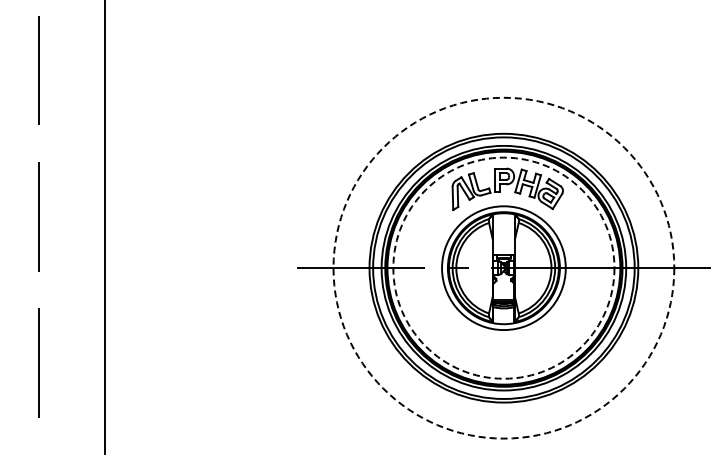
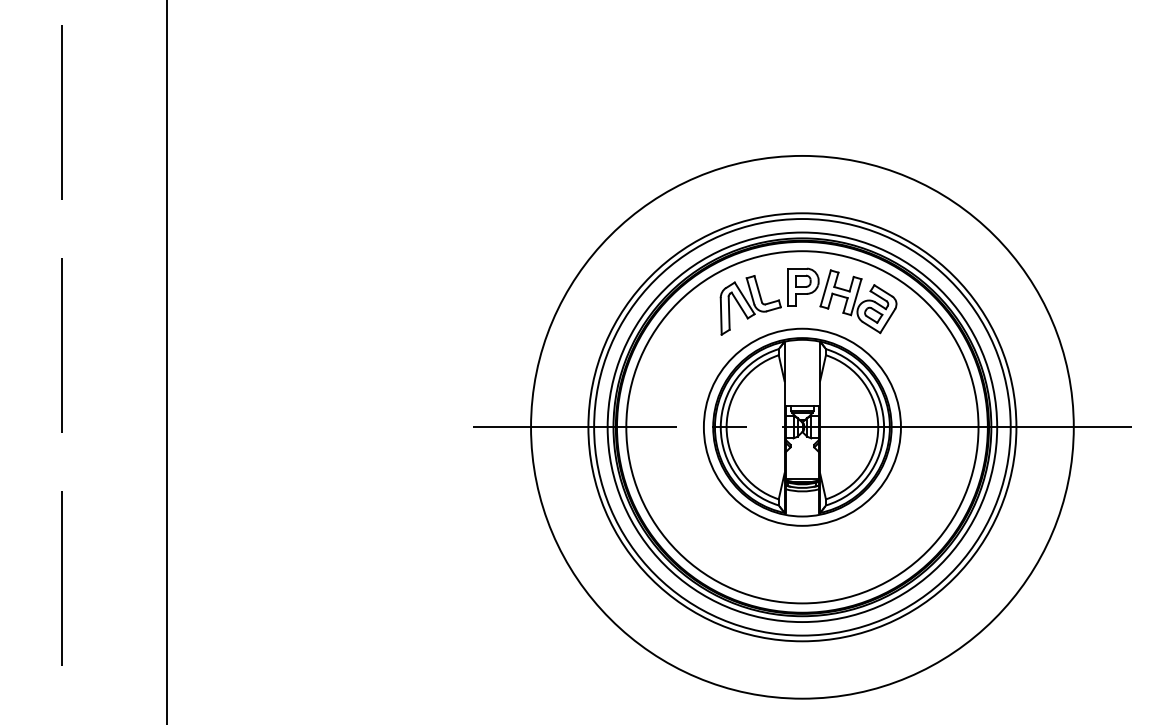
circle: (503, 267) -> (801, 426), dashed -> solid
circle: (503, 267) -> (801, 426), dashed -> solid

